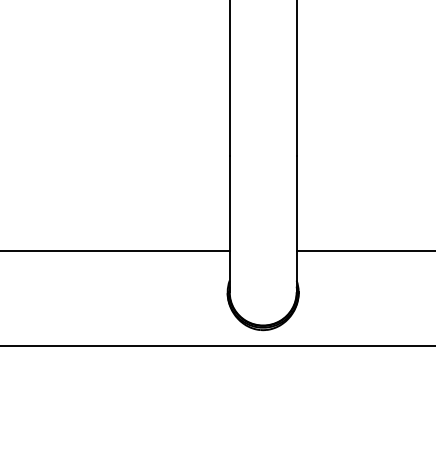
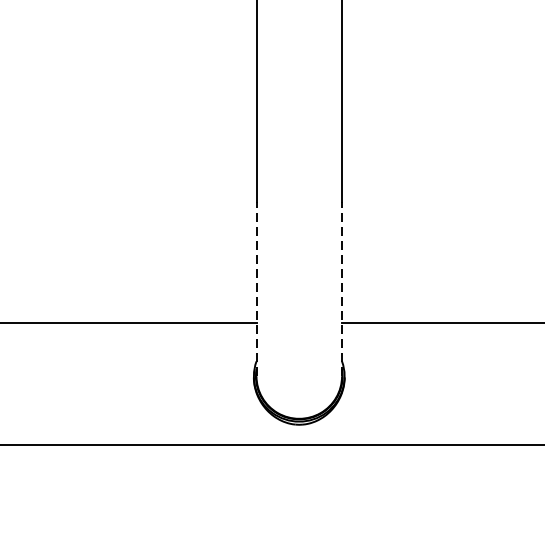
line: (229, 223) -> (256, 288), solid -> dashed
line: (296, 223) -> (341, 288), solid -> dashed

